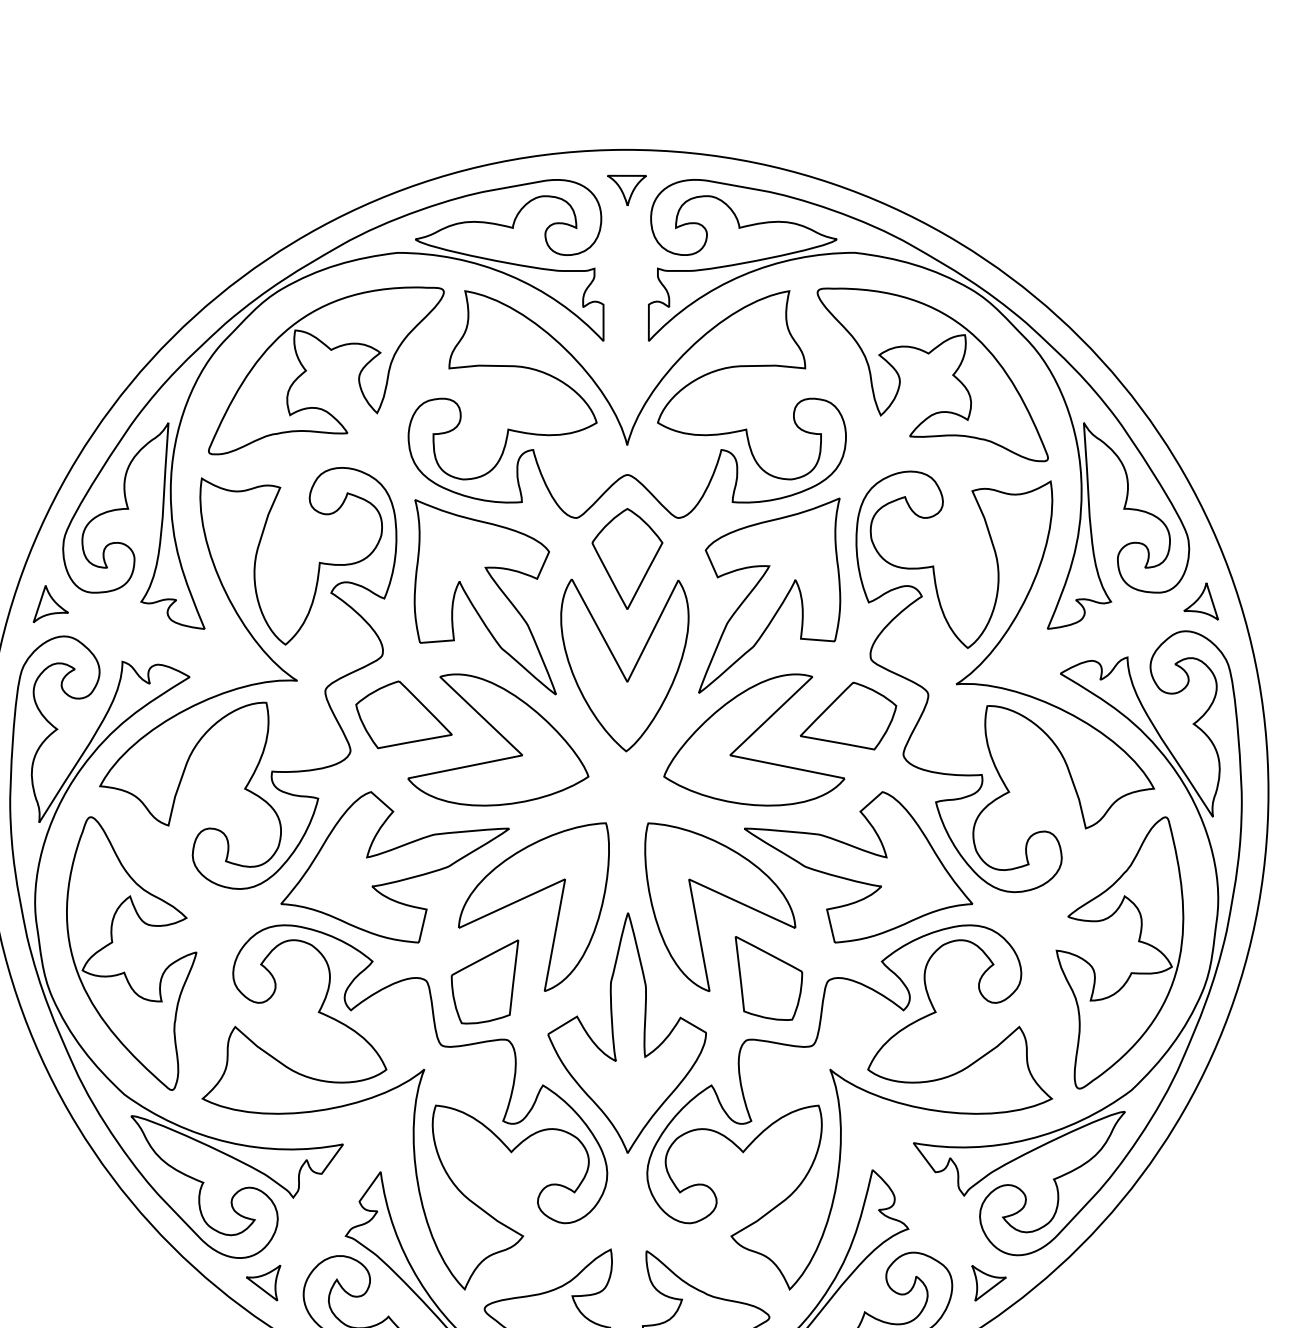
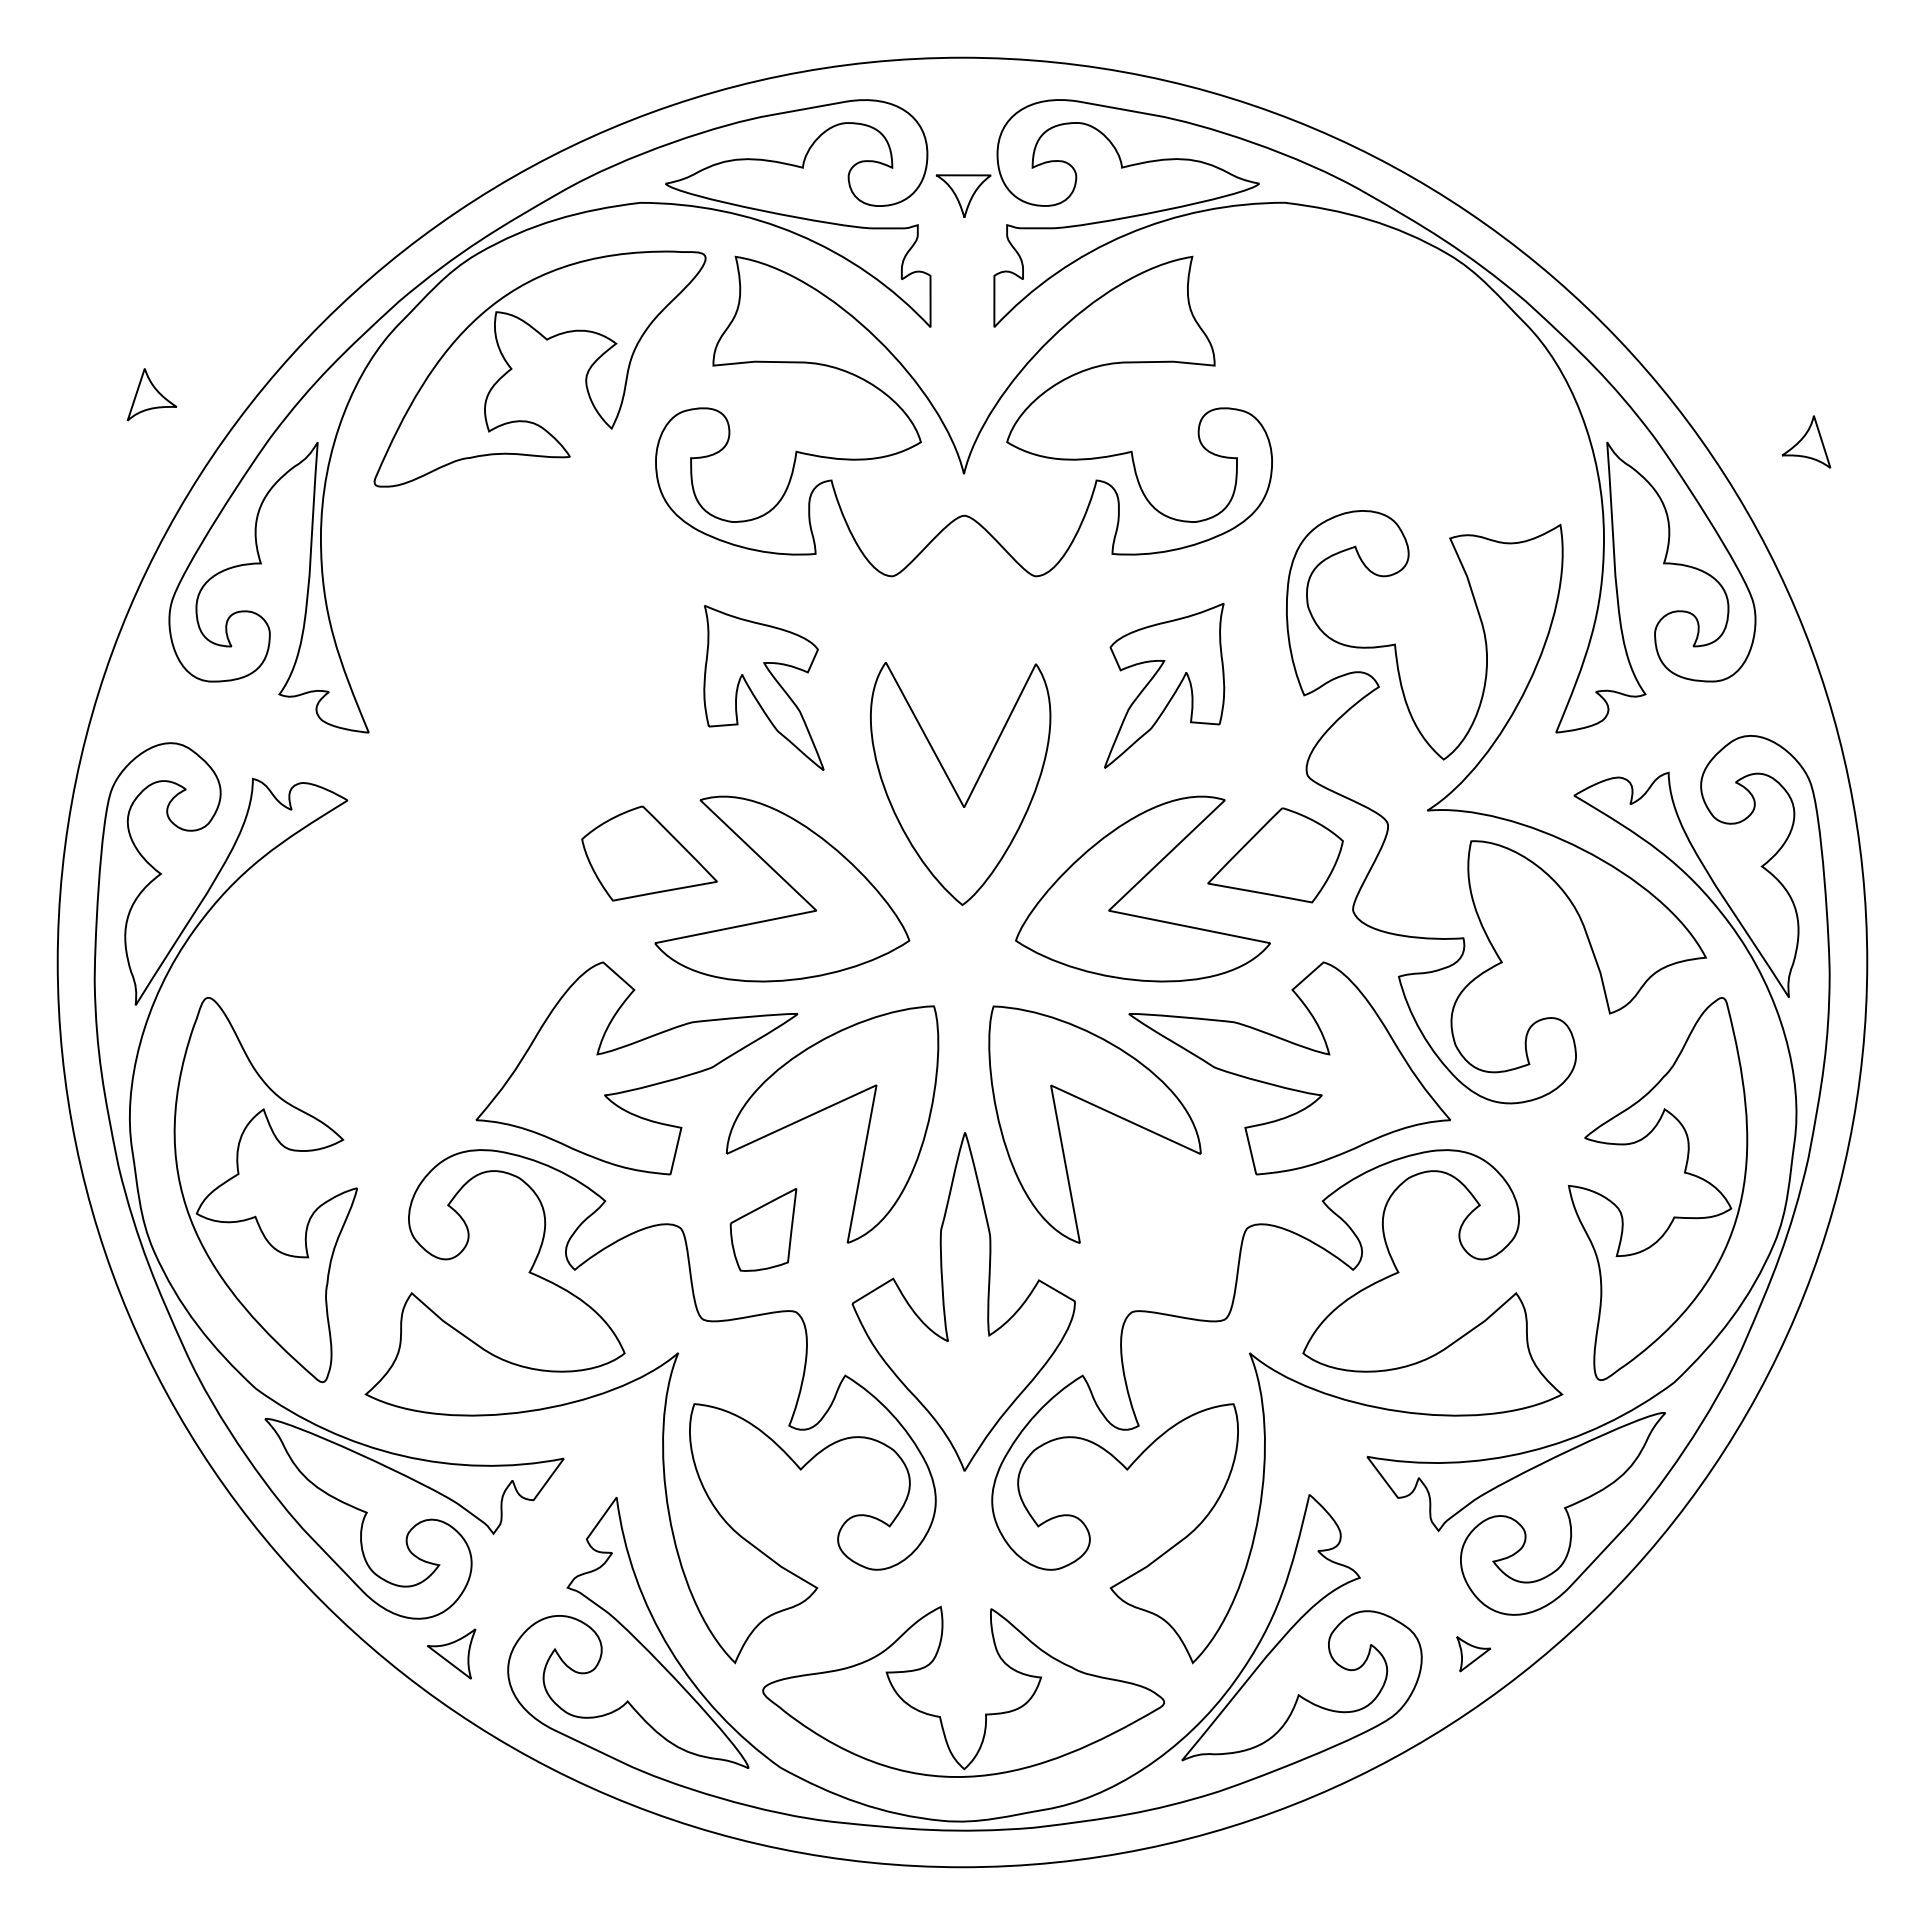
part: (626, 190) -> (963, 195), moved
part: (952, 374) -> (1422, 374), removed
part: (627, 558) -> (964, 633), removed
part: (769, 595) -> (1164, 685), size x0.6
part: (484, 596) -> (763, 687), size x0.6
part: (1201, 601) -> (1806, 441), moved
part: (51, 604) -> (152, 394), moved
part: (250, 684) -> (433, 810), removed
part: (768, 978) -> (1163, 1224), removed
part: (484, 981) -> (763, 1229), size x0.7
part: (988, 1282) -> (1473, 1653), size x0.7

